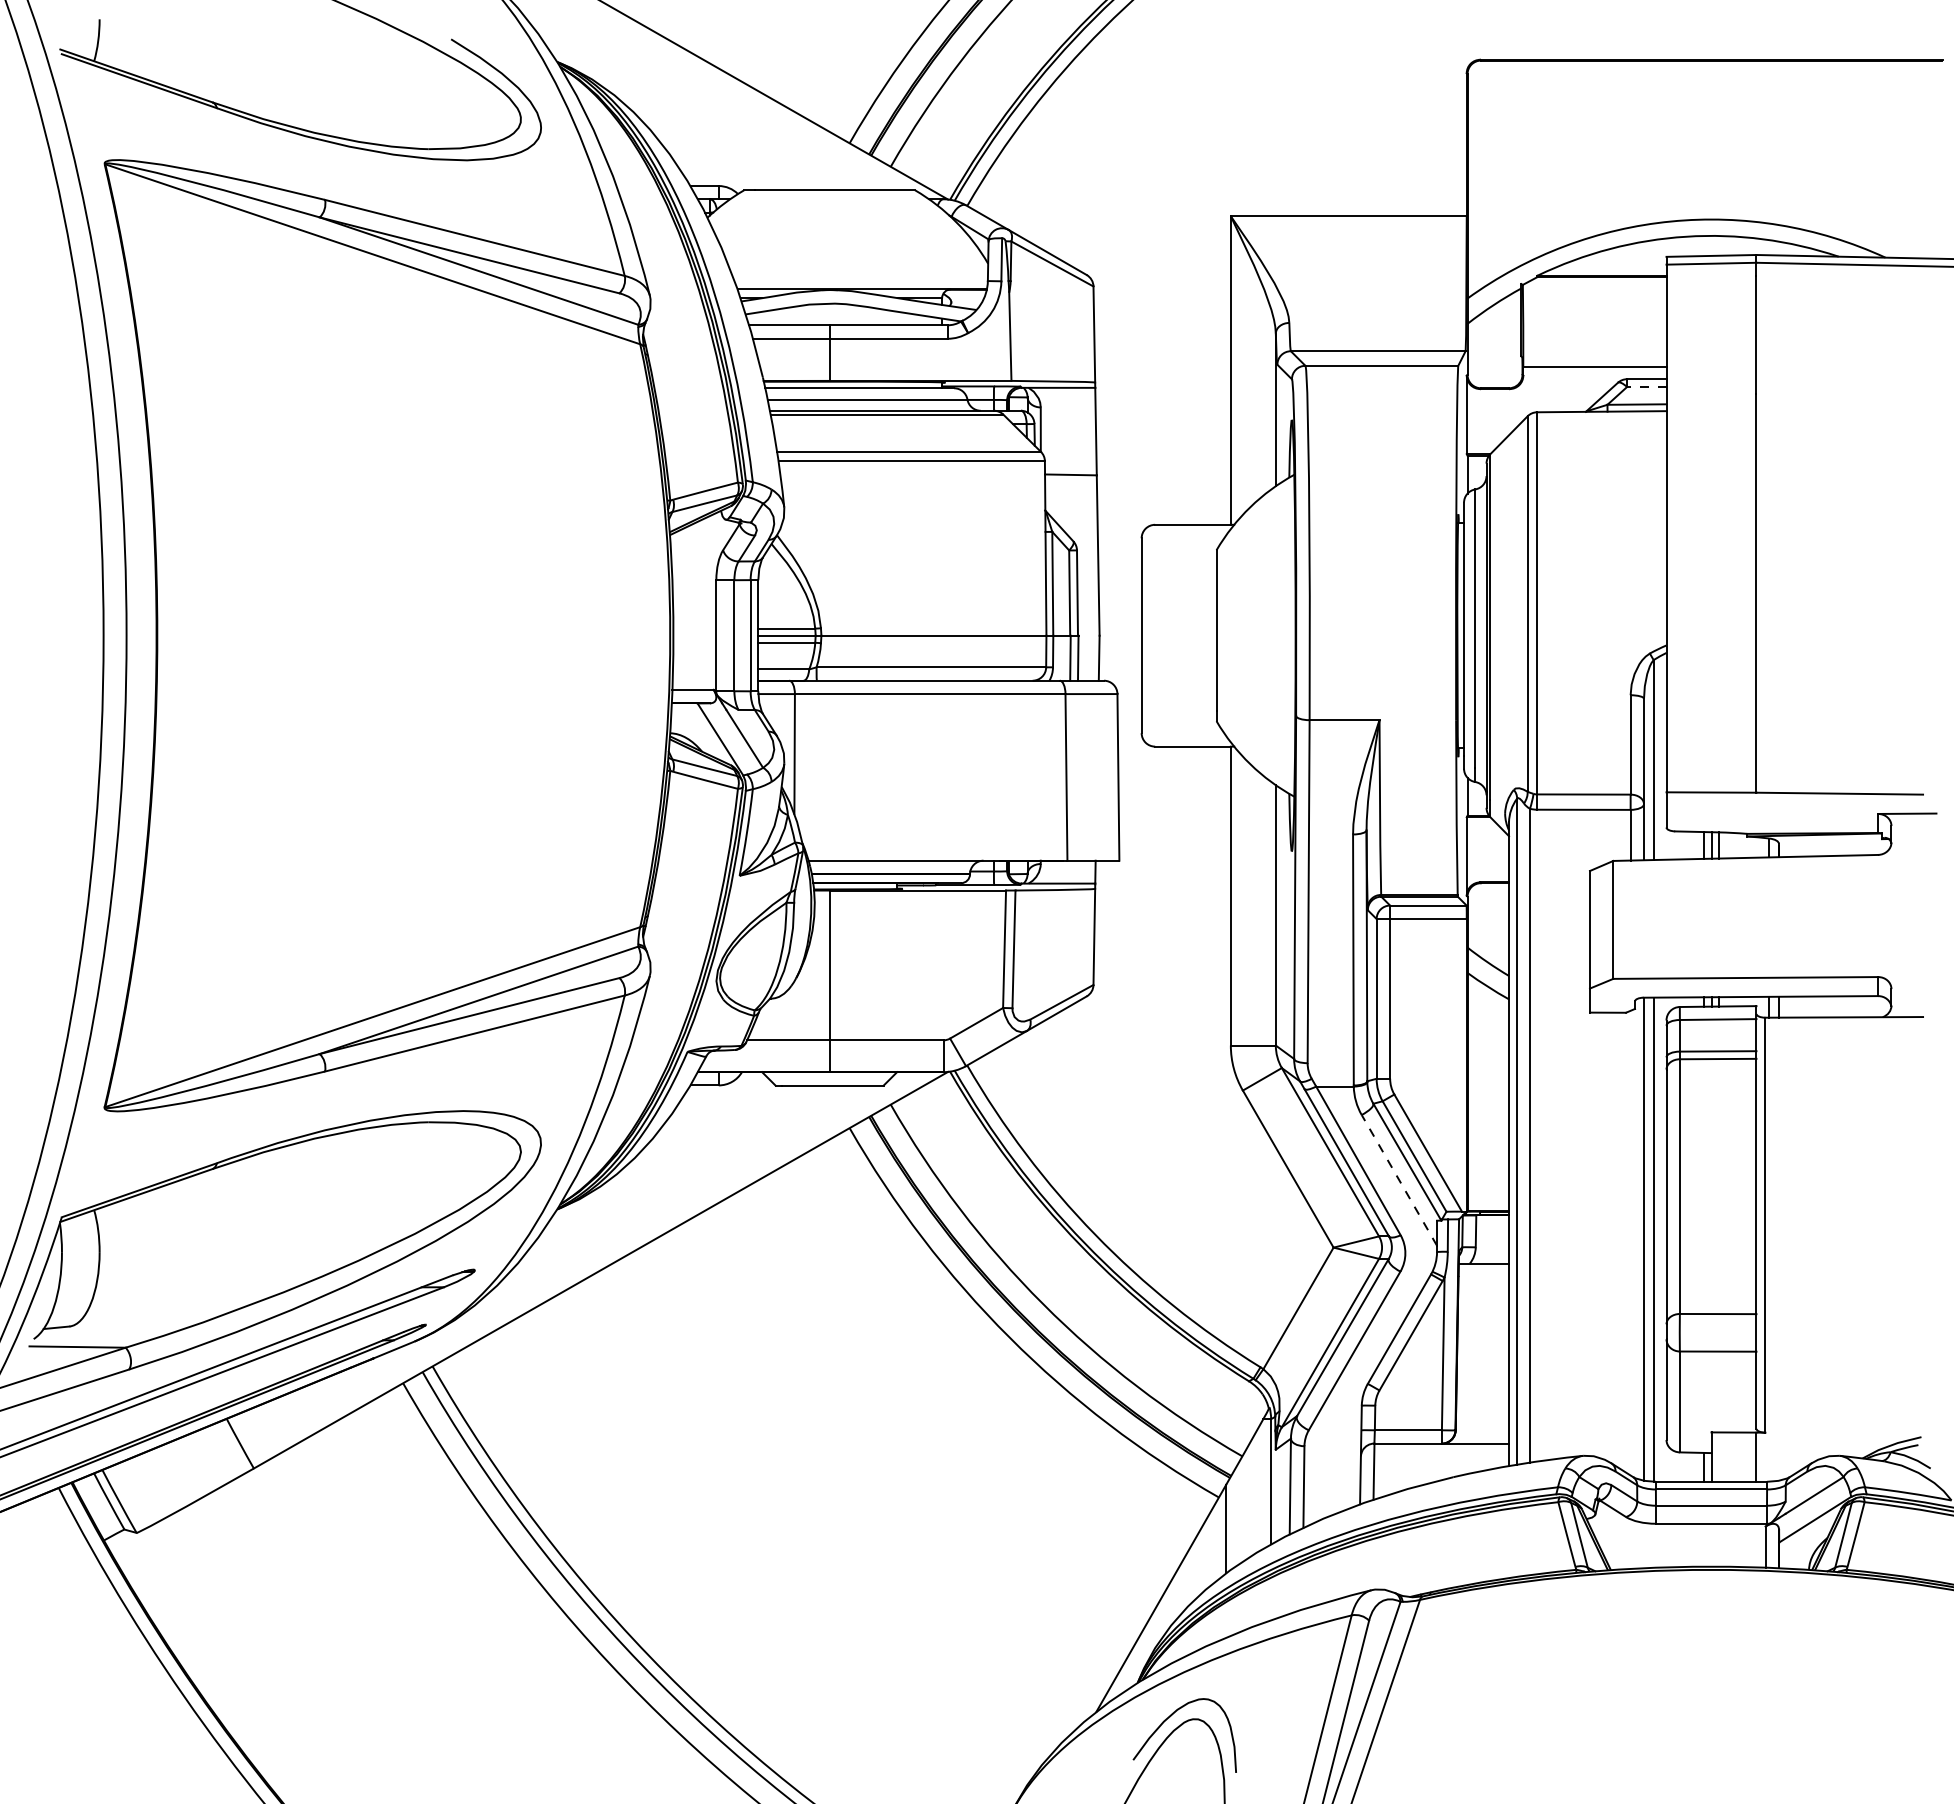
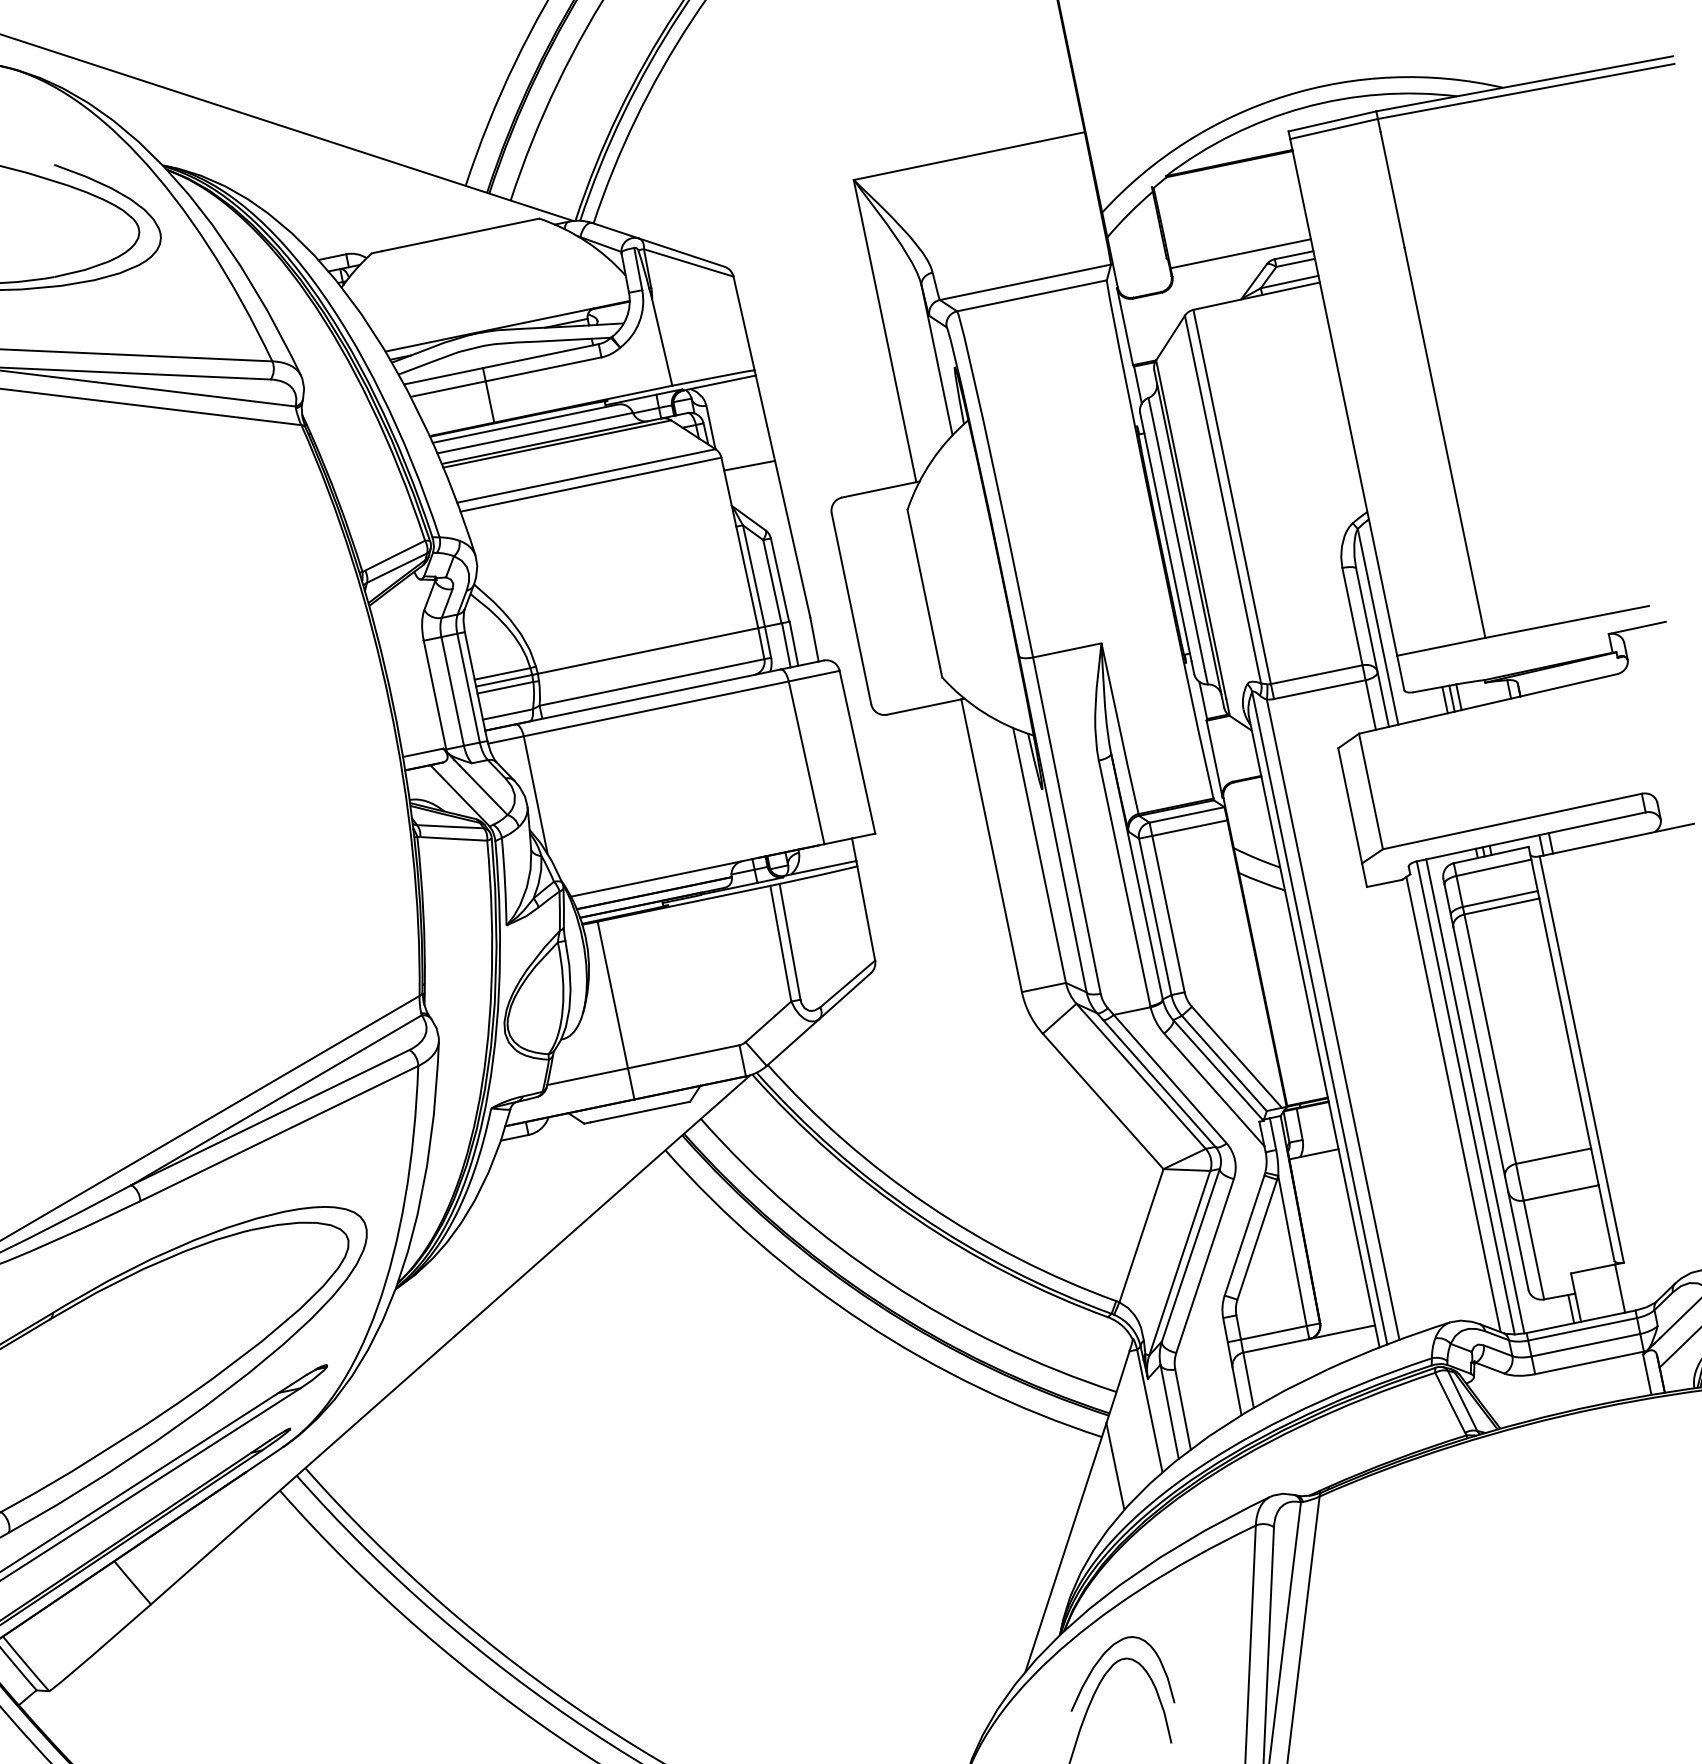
line: (1646, 387) -> (1295, 263), dashed -> solid
line: (1399, 1179) -> (1214, 1089), dashed -> solid
line: (1630, 1242) -> (1453, 1103), added

